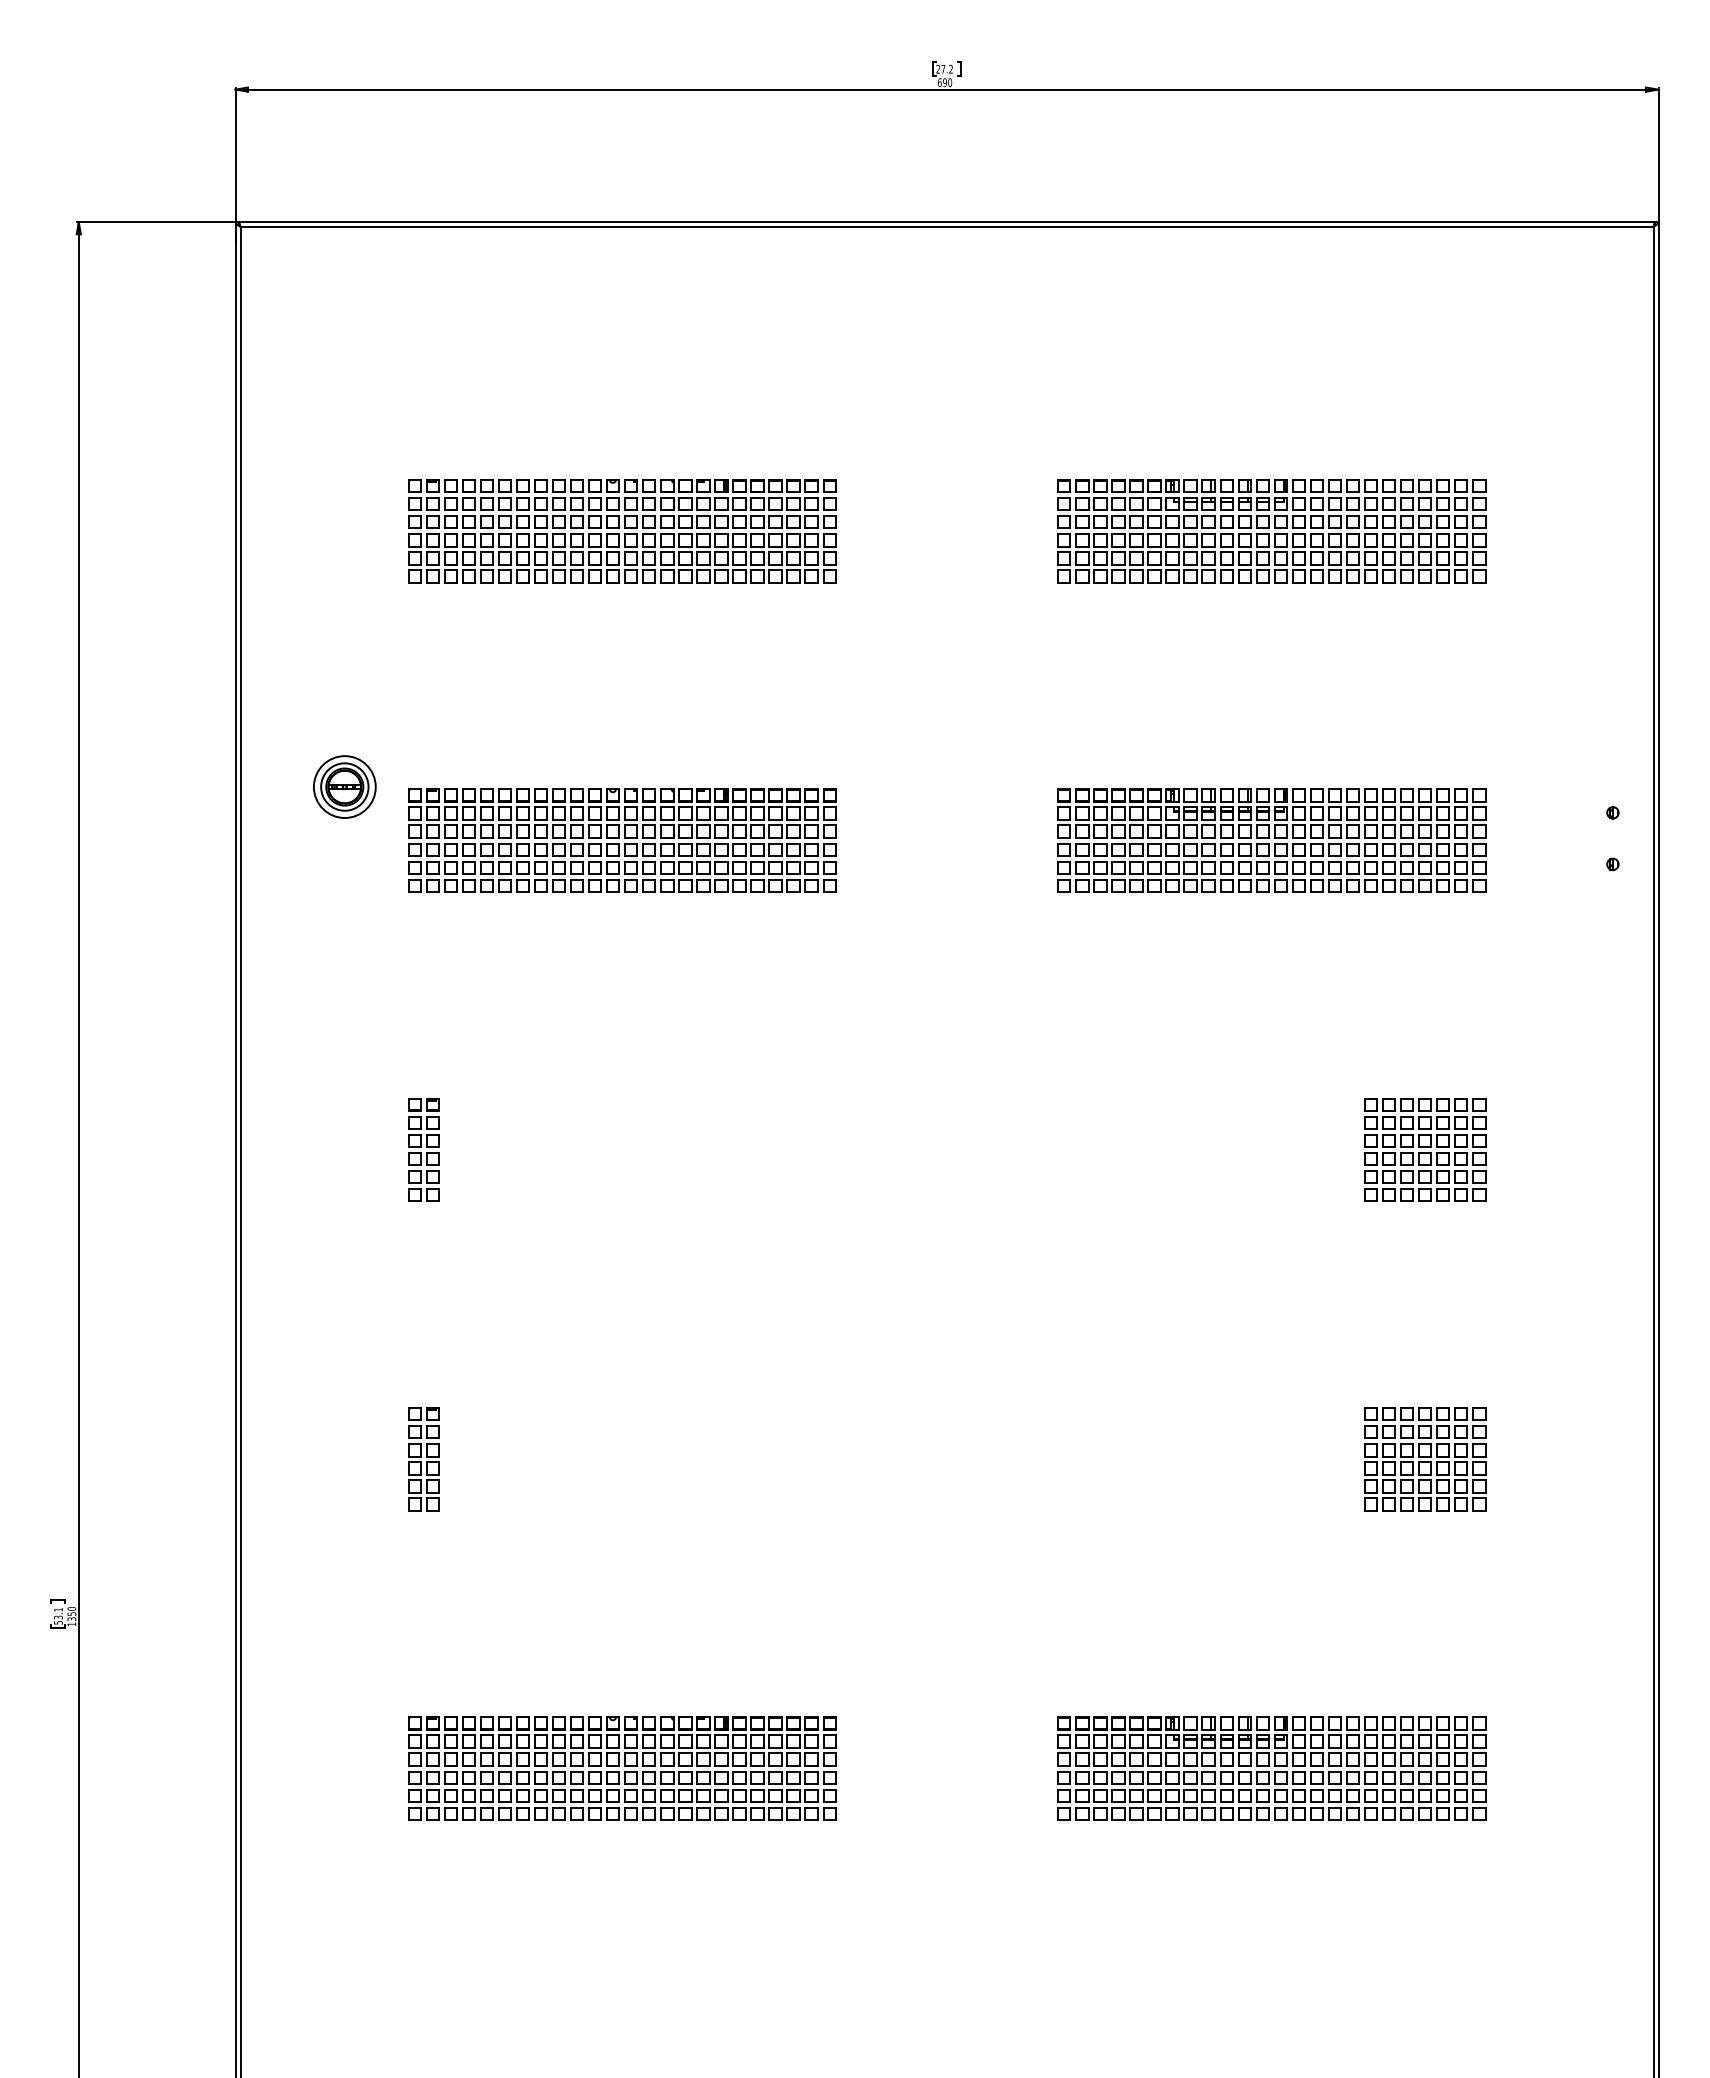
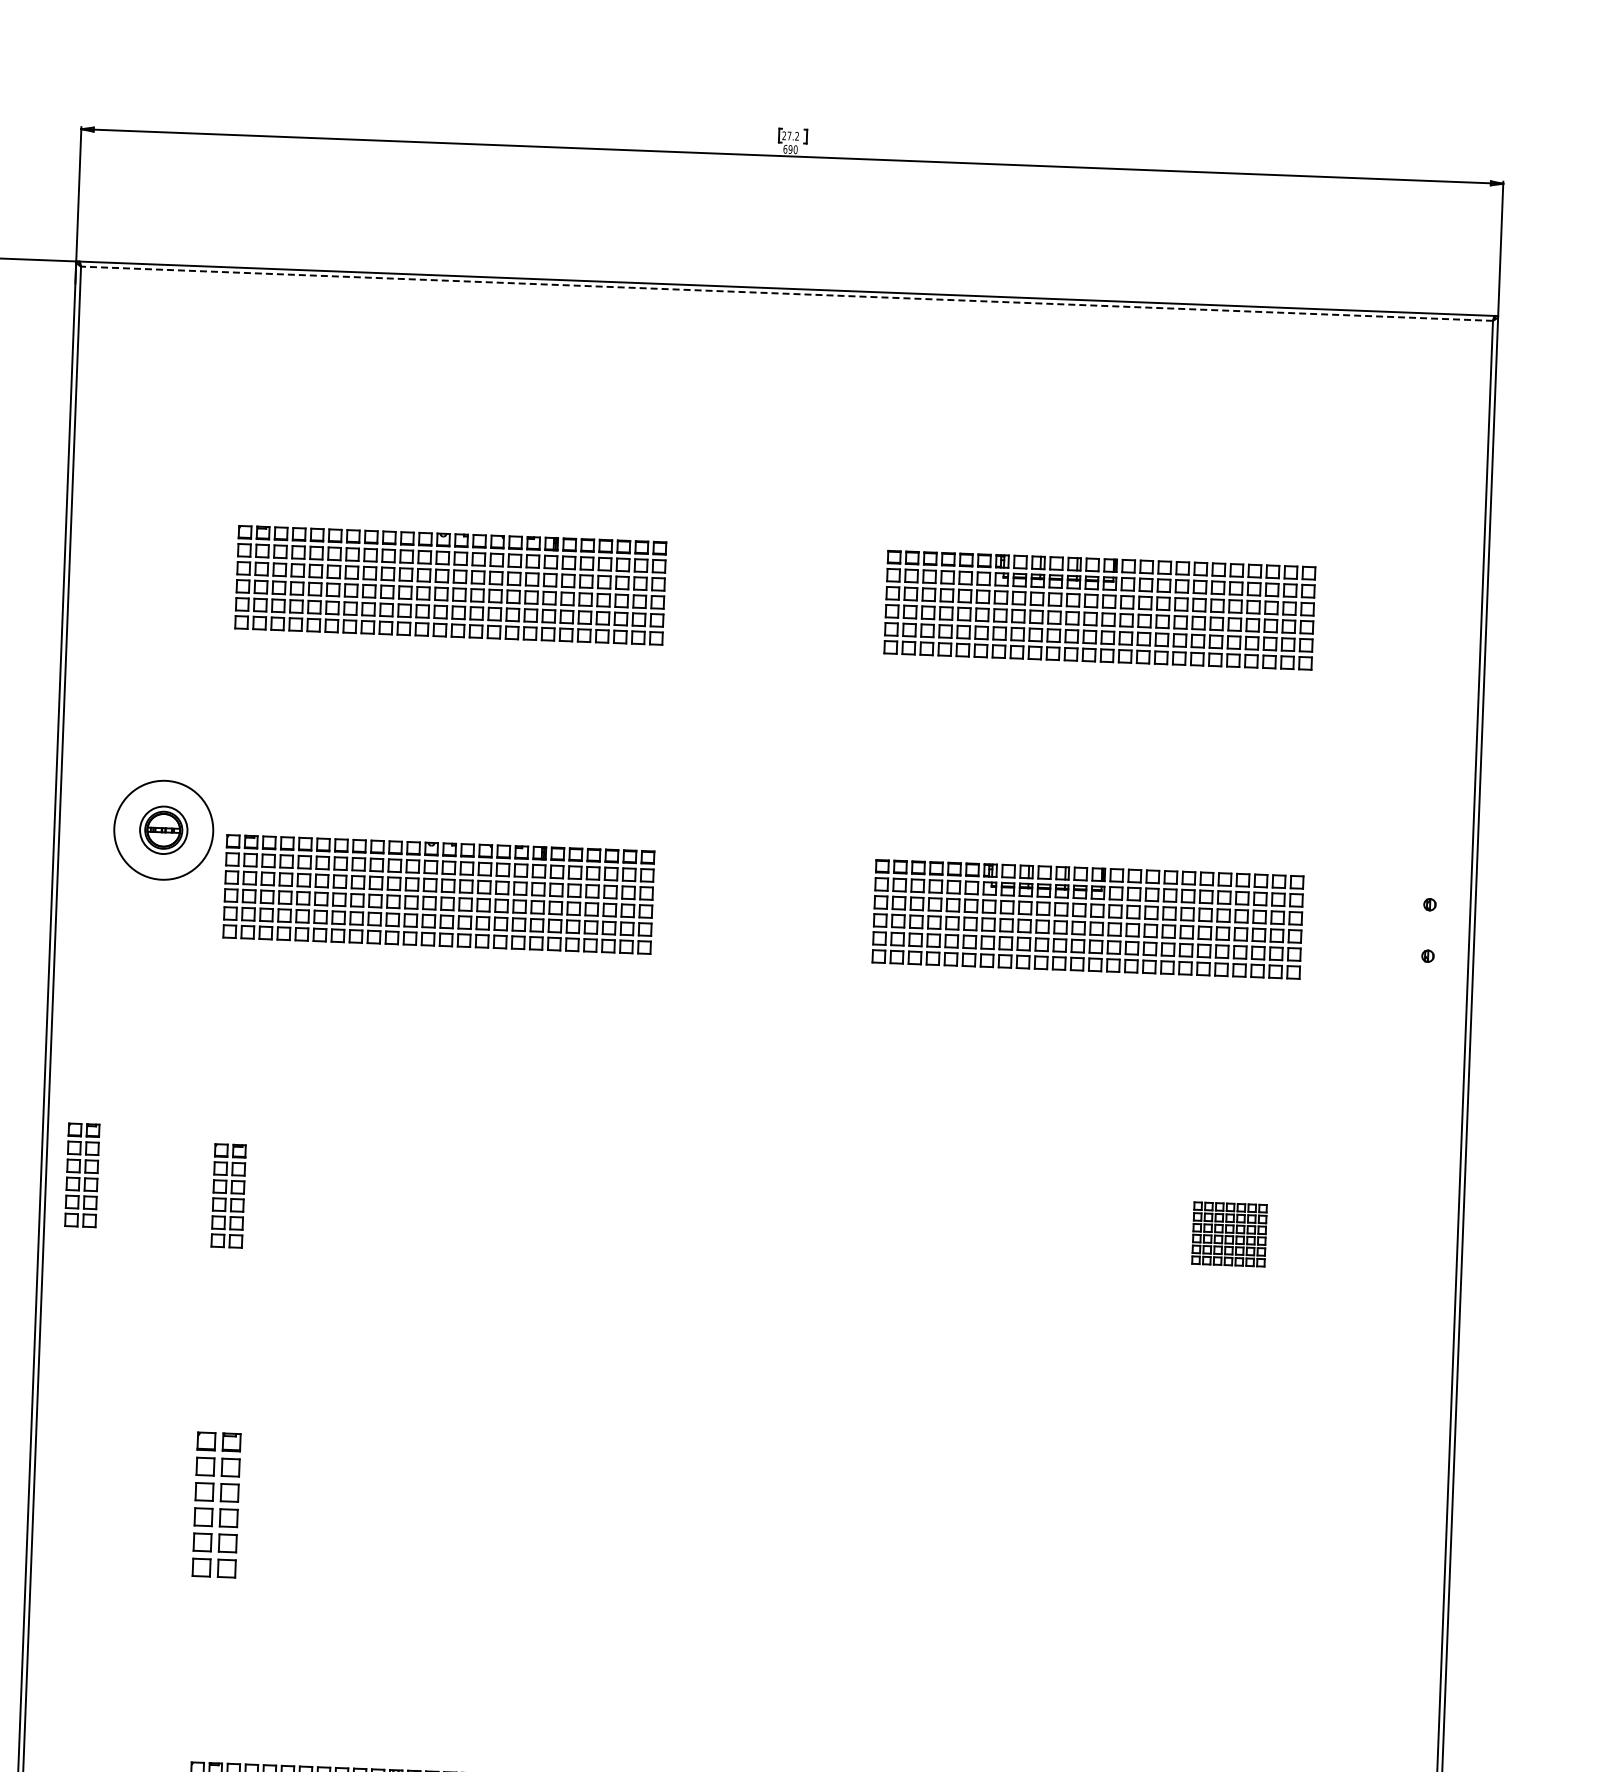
line: (946, 226) -> (786, 293), solid -> dashed
circle: (344, 786) -> (163, 829), size x1.6
part: (276, 1134) -> (82, 1174), added
part: (1425, 1149) -> (1229, 1233), size x0.6
part: (423, 1459) -> (216, 1505), size x1.4
part: (1425, 1459) -> (1217, 1543), removed

